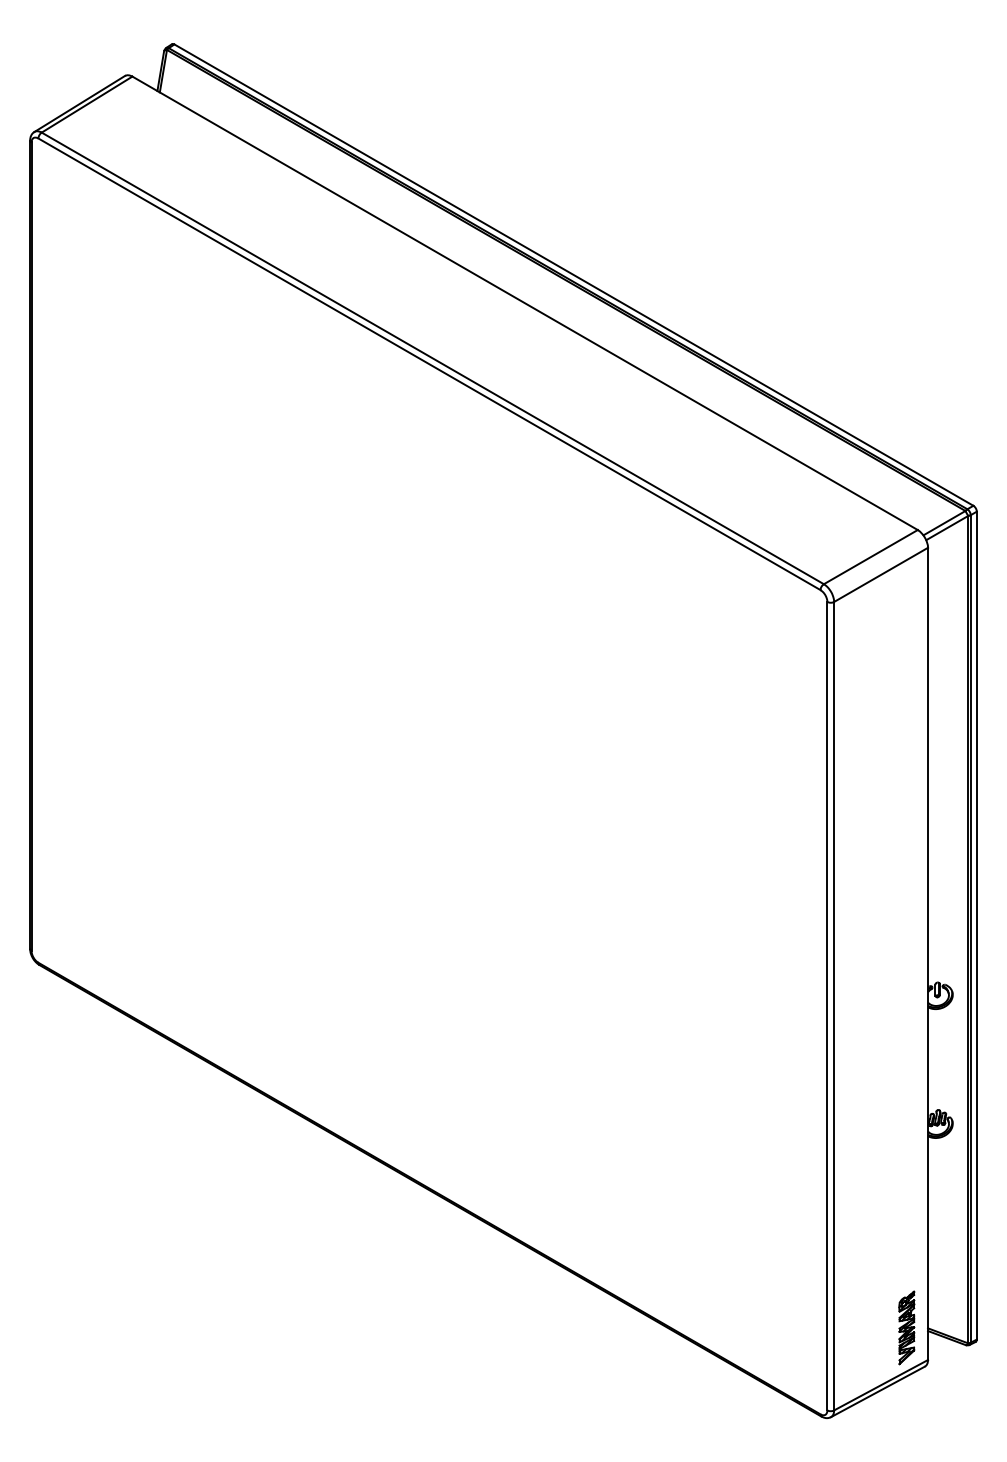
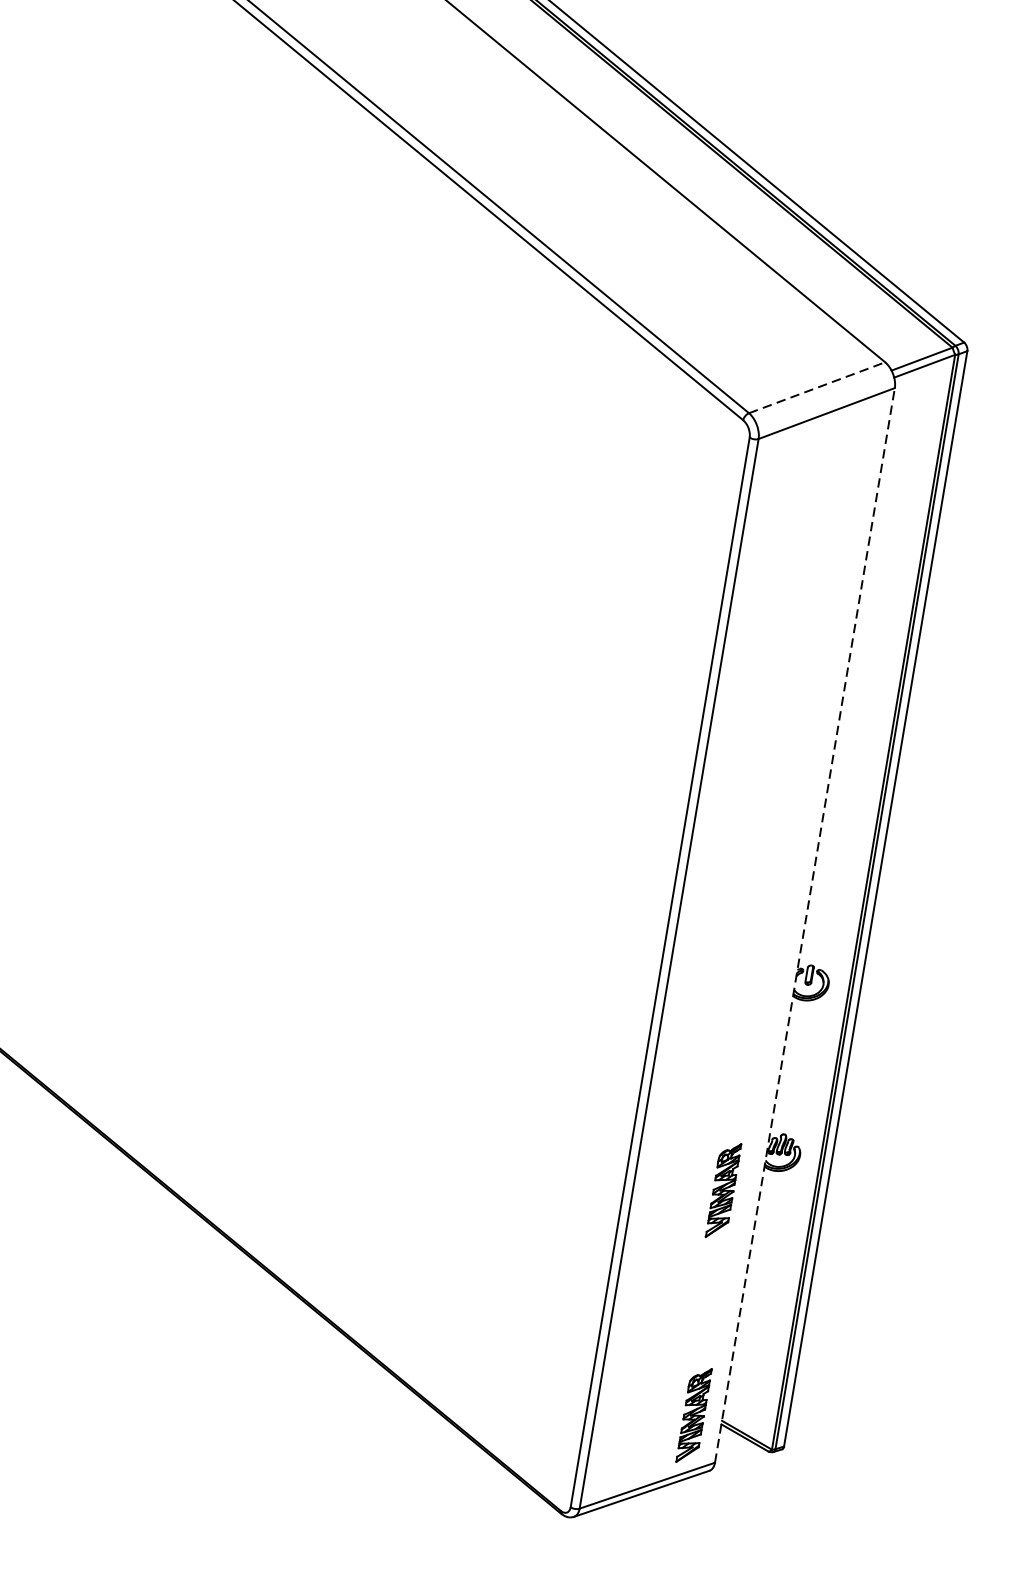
line: (871, 556) -> (818, 387), solid -> dashed
line: (928, 953) -> (805, 924), solid -> dashed
part: (900, 1158) -> (723, 1190), added

